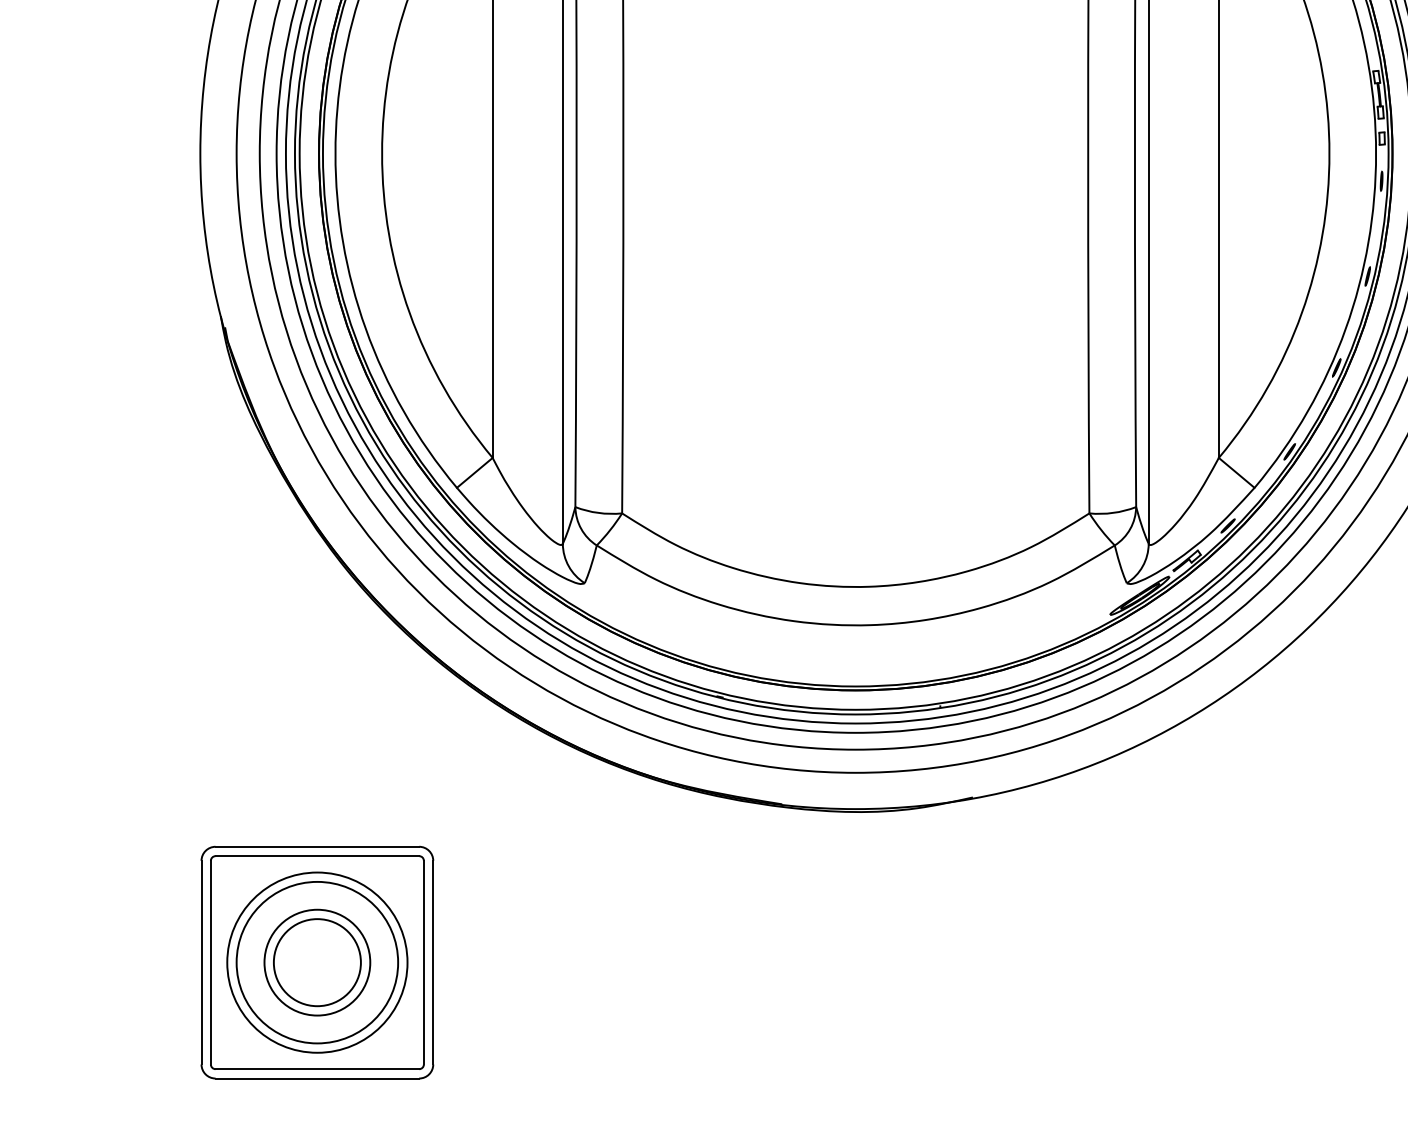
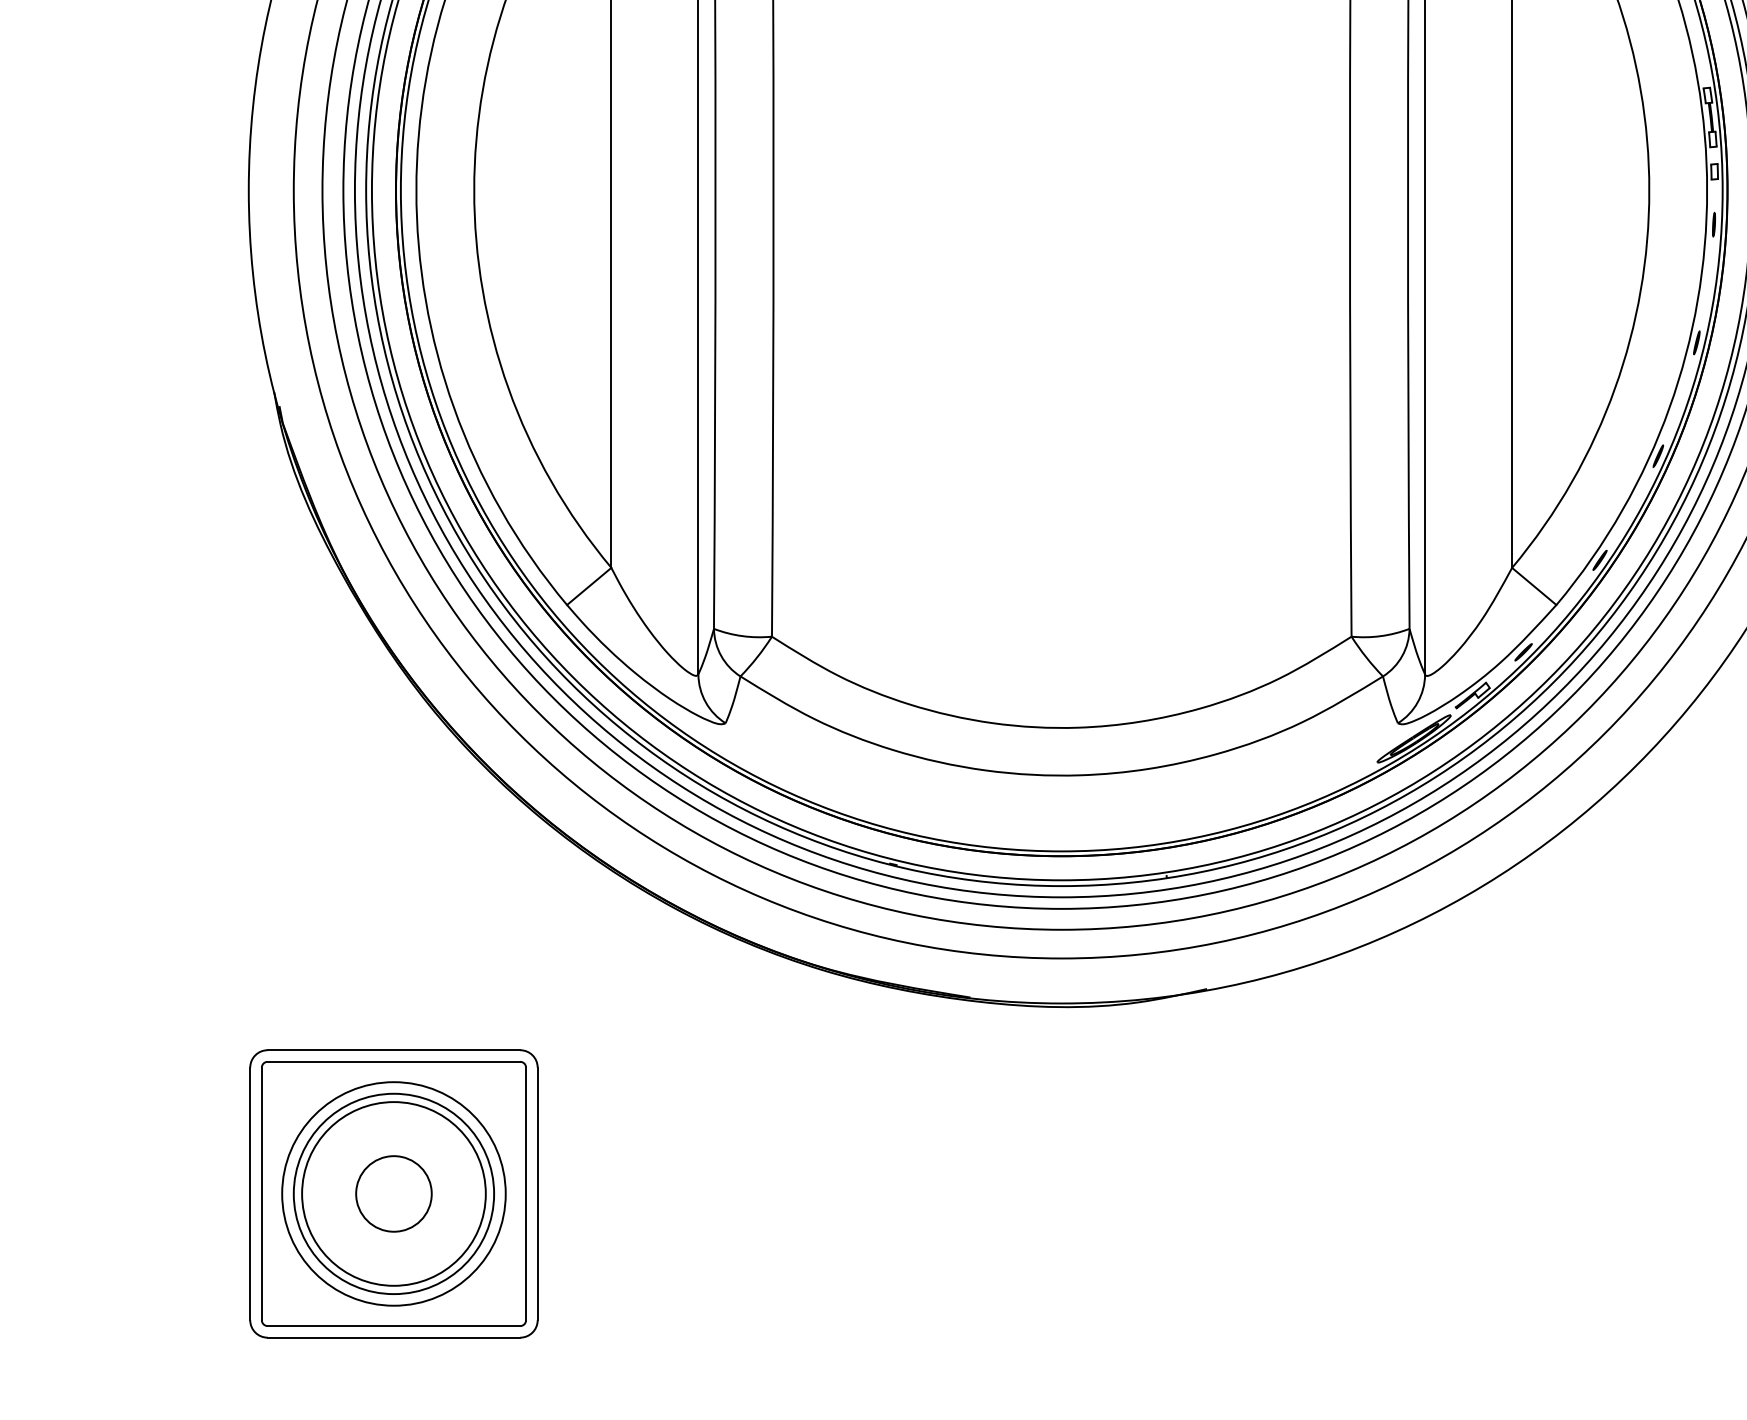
circle: (317, 962) -> (393, 1193), size x0.7
circle: (317, 962) -> (393, 1193), size x1.4

